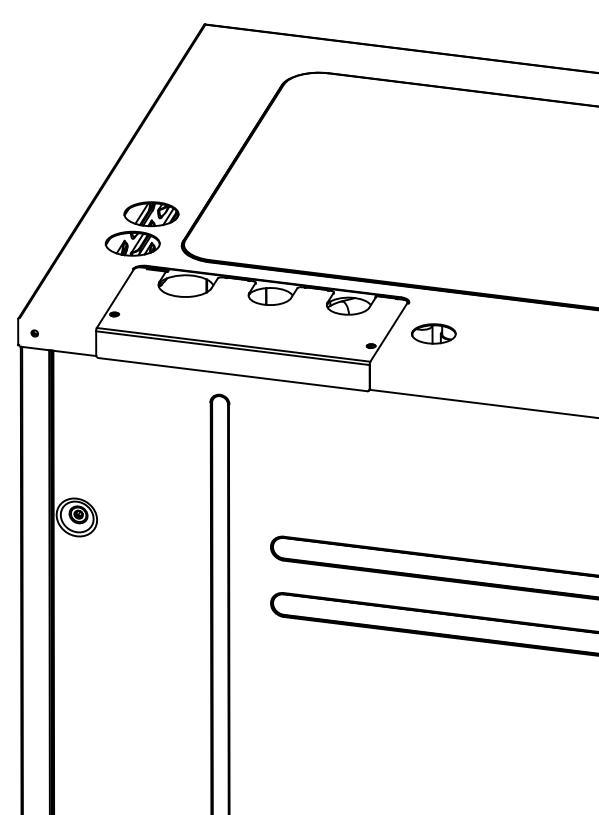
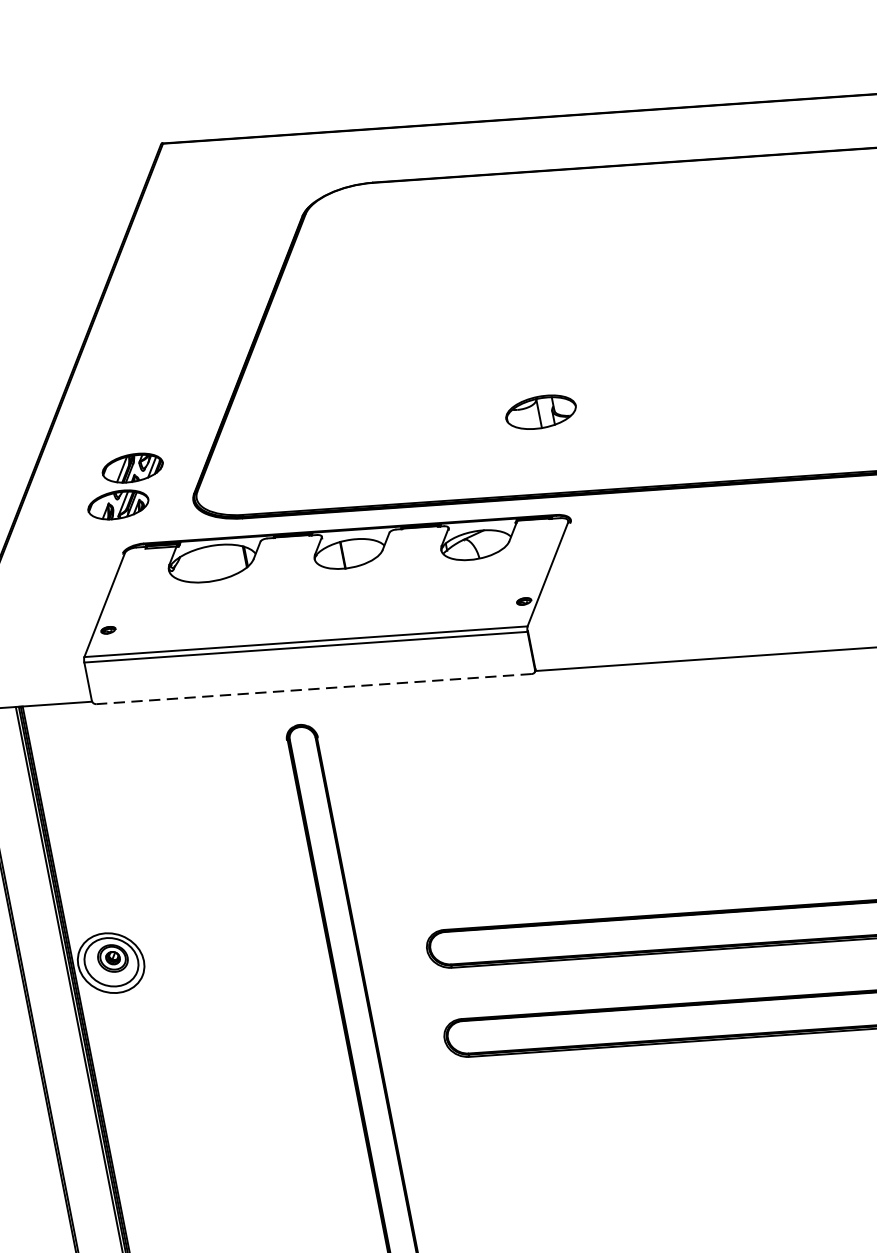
part: (141, 228) -> (124, 485), size x0.7
part: (433, 333) -> (540, 411), moved
line: (232, 374) -> (313, 688), solid -> dashed

